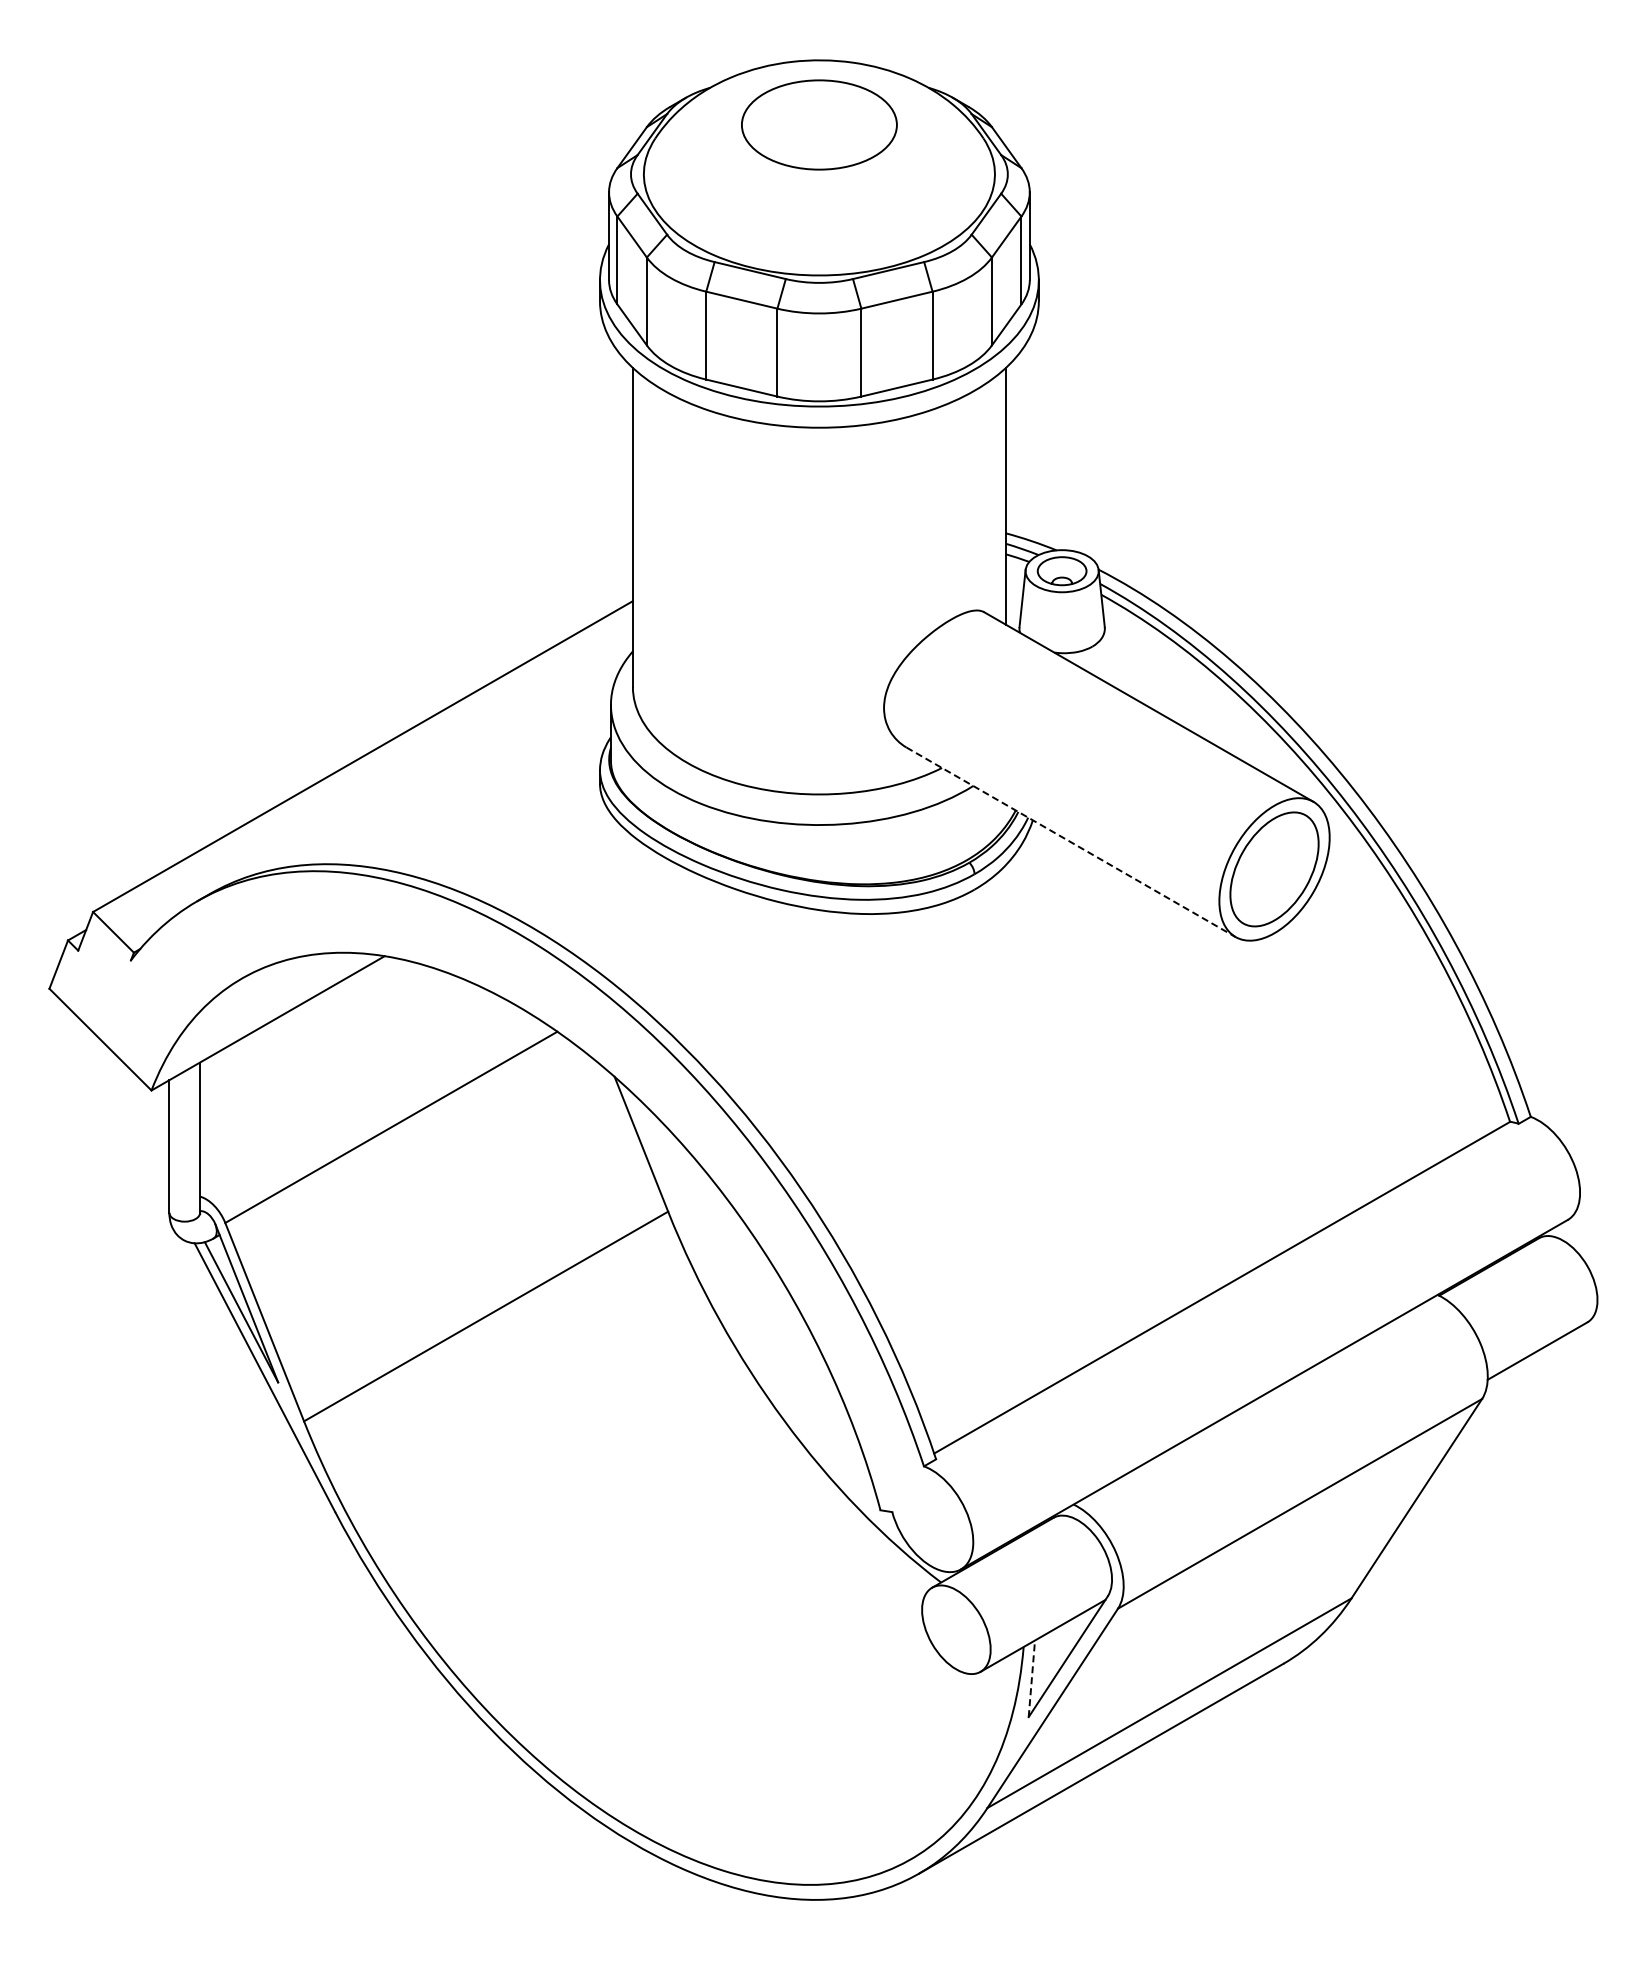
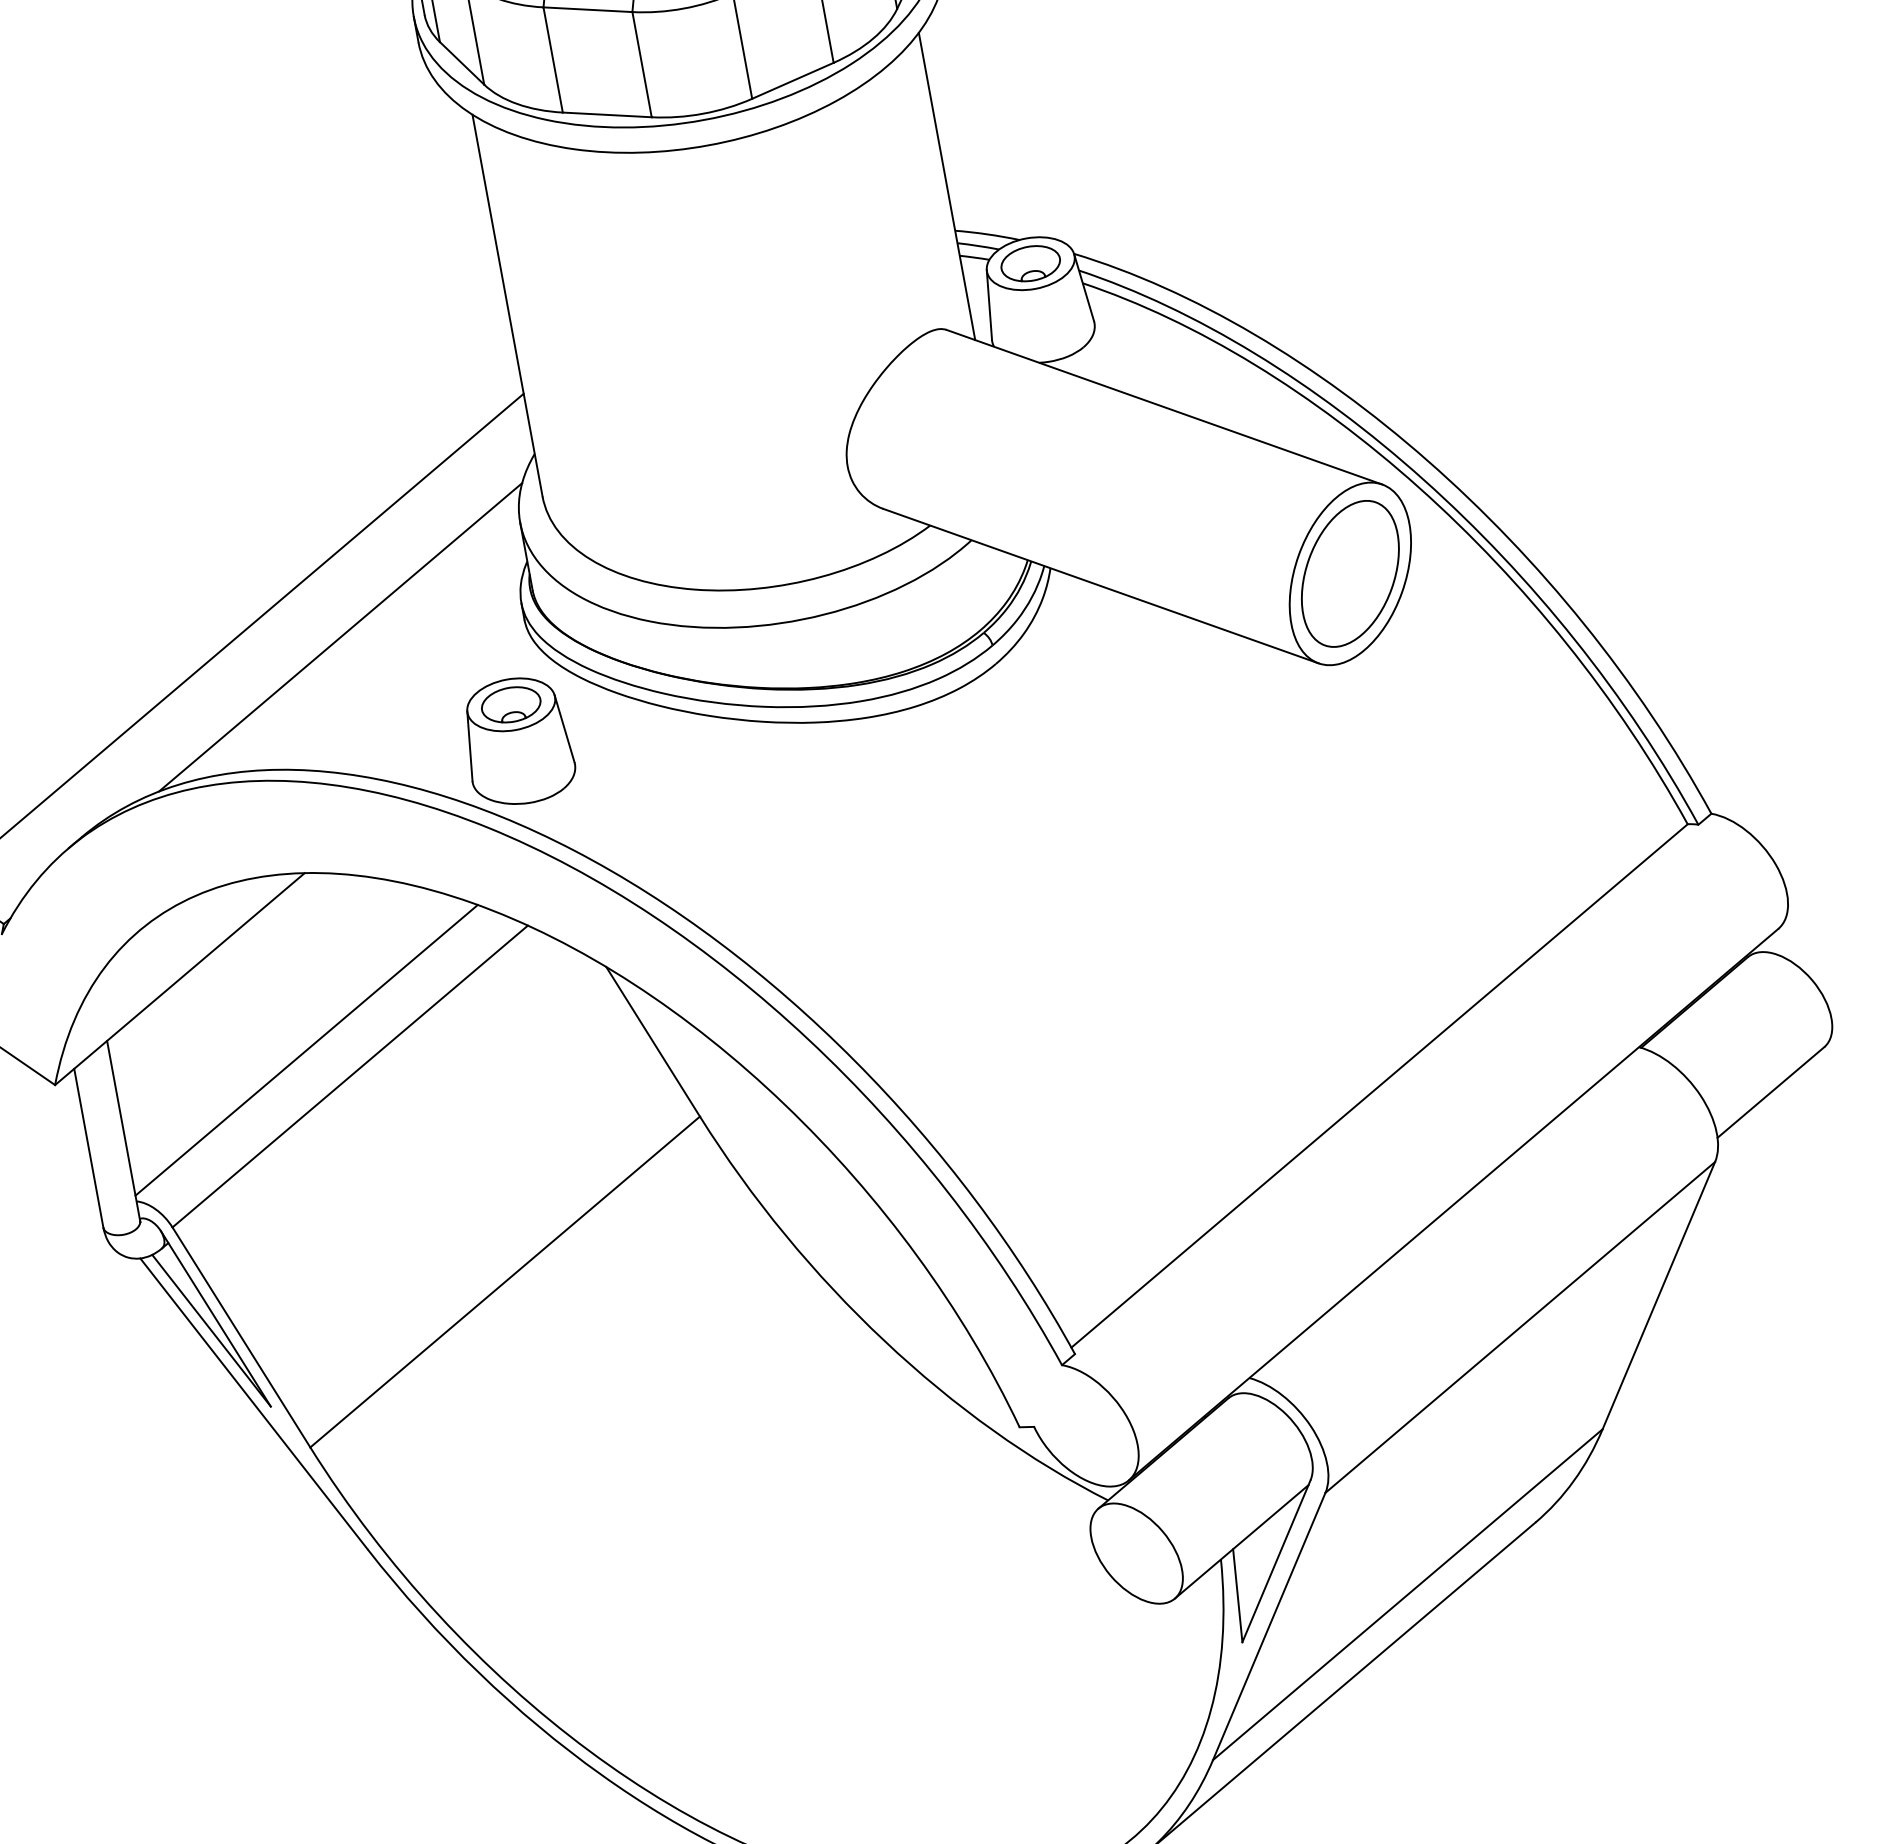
line: (448, 770) -> (340, 636), added
line: (1071, 842) -> (1101, 586), dashed -> solid
part: (576, 880) -> (517, 740), added
line: (359, 1099) -> (305, 1050), added
line: (1031, 1678) -> (1237, 1595), dashed -> solid

